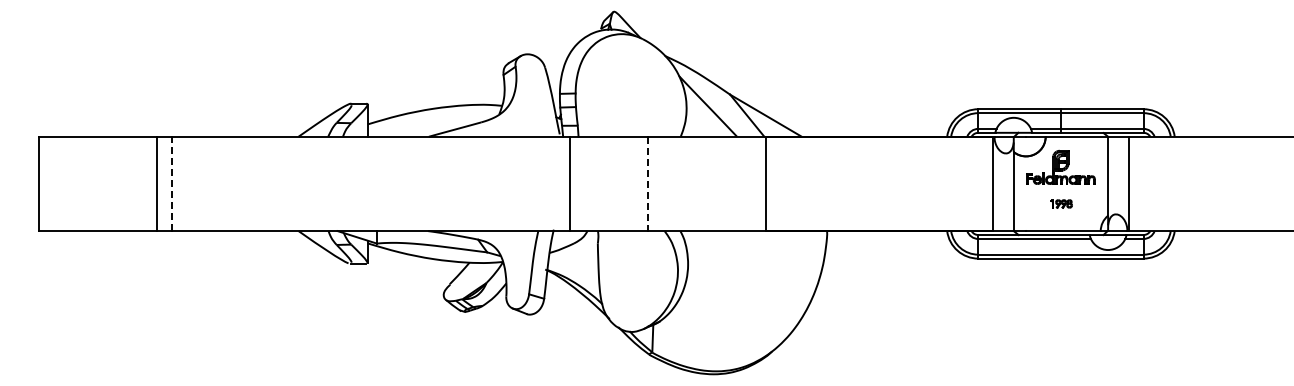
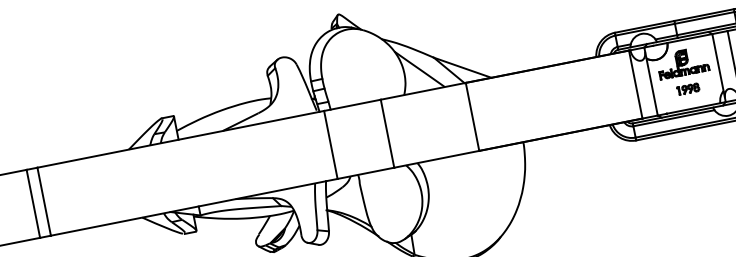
line: (171, 183) -> (43, 201), dashed -> solid
line: (648, 184) -> (387, 134), dashed -> solid
part: (1061, 203) -> (688, 88), size x1.43

